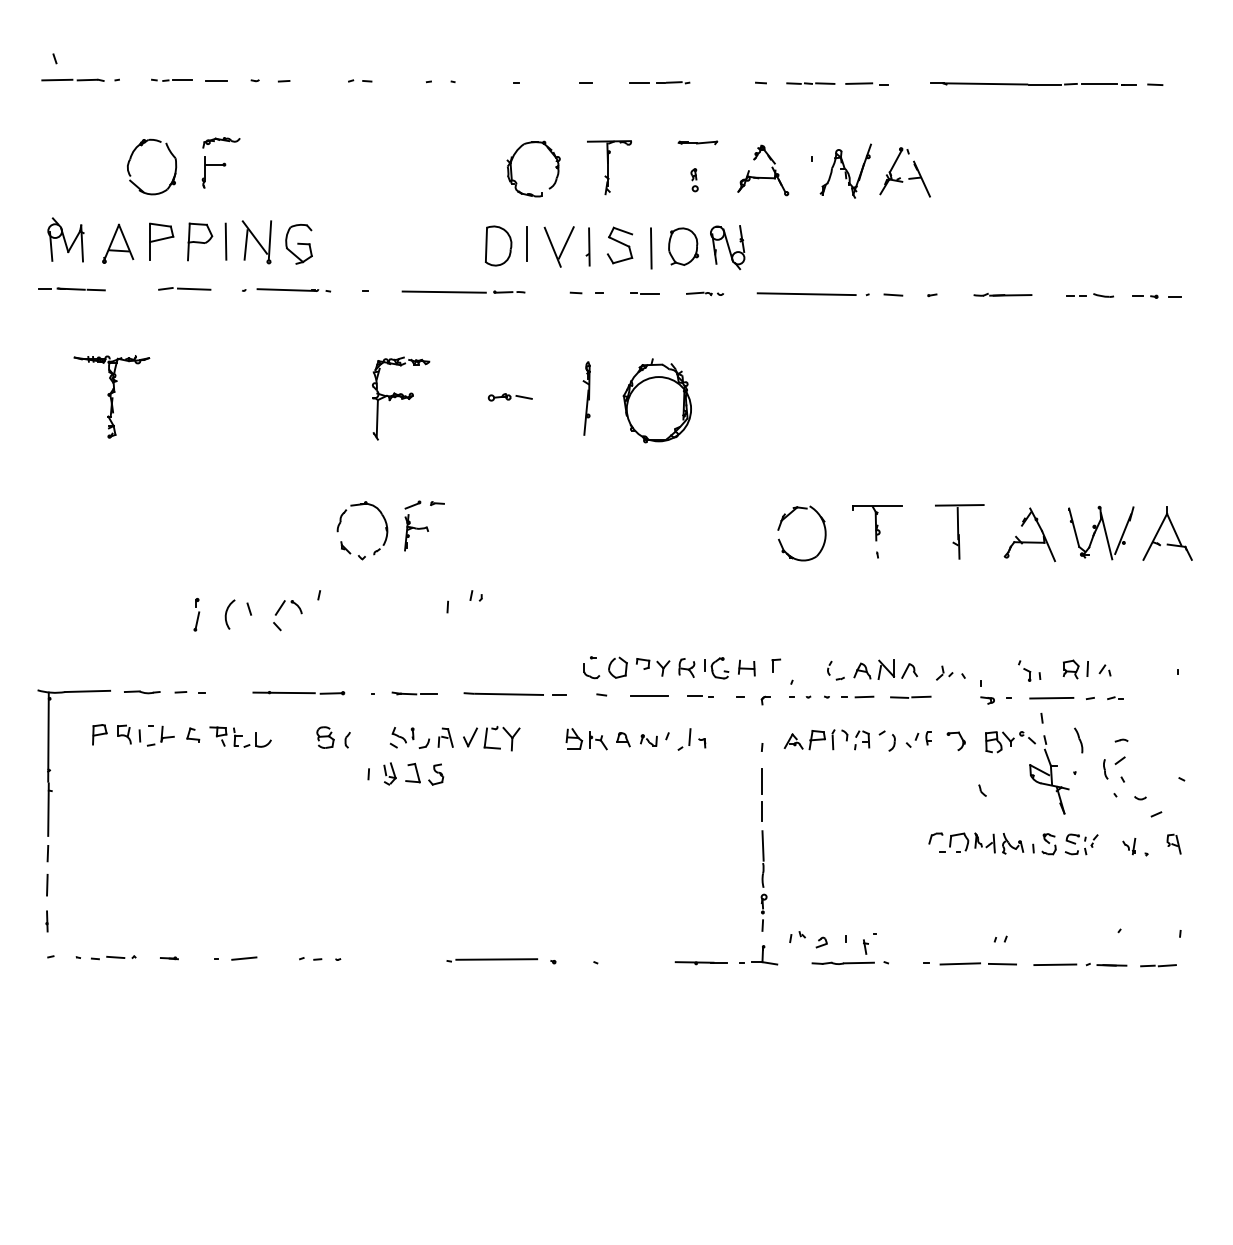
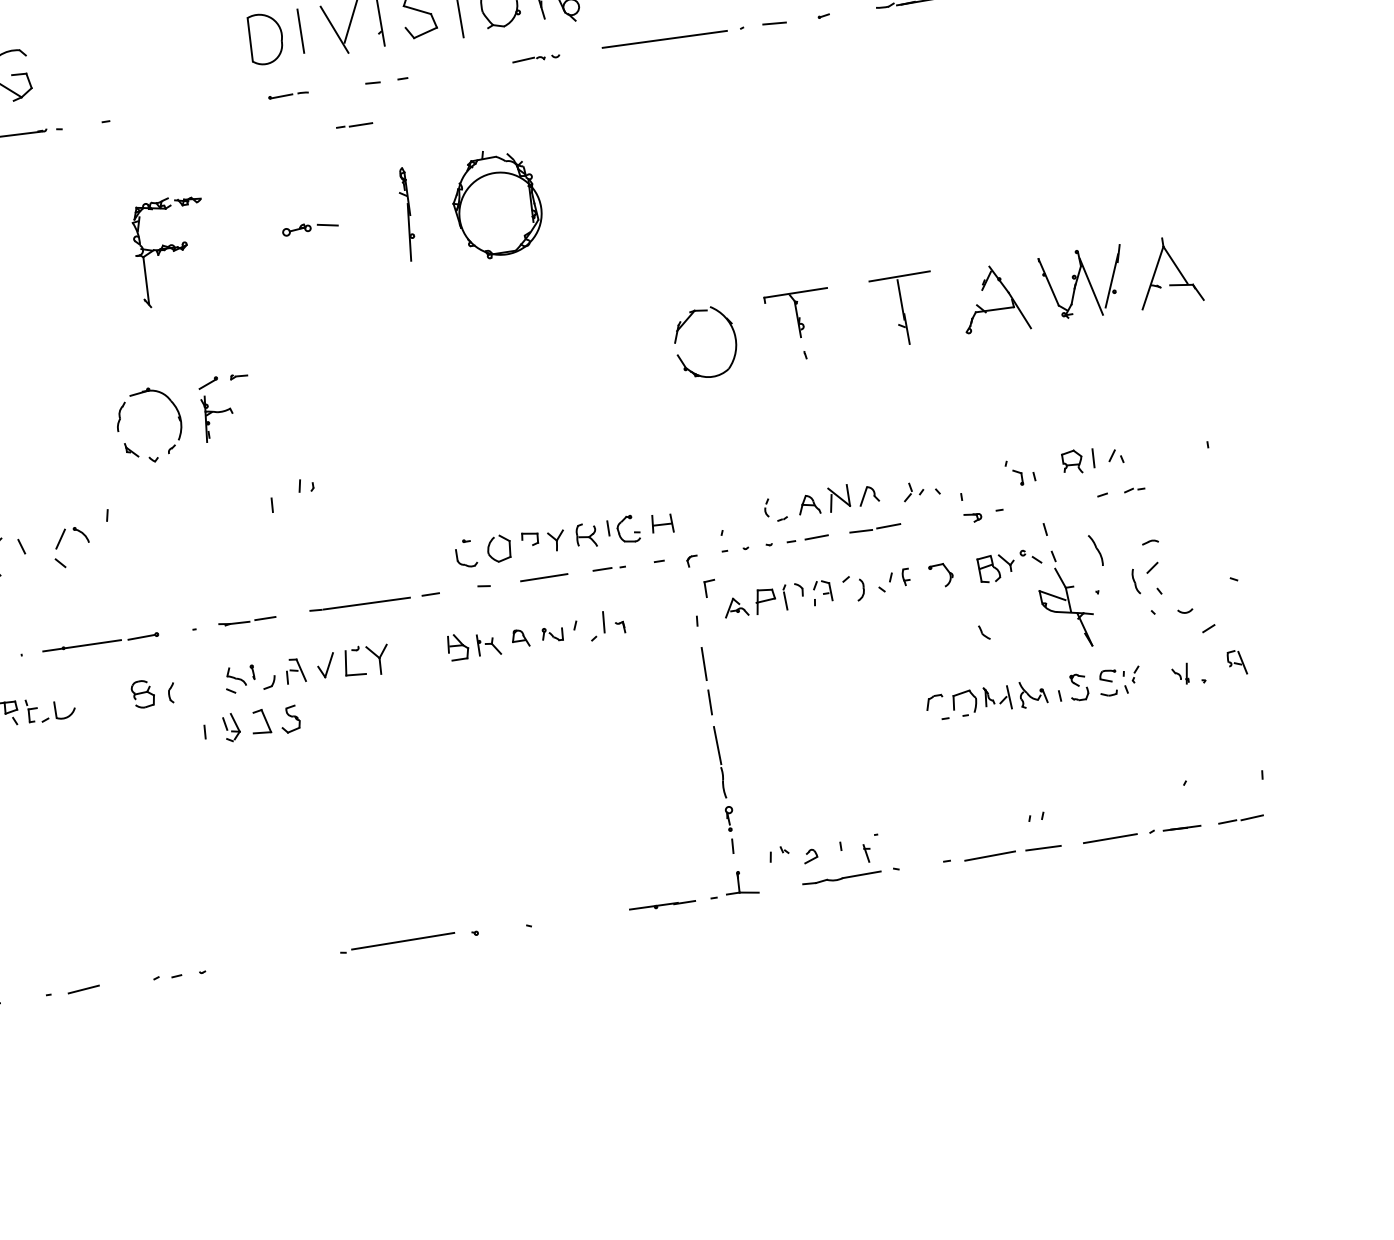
line: (443, 291) -> (205, 107), removed
line: (644, 293) -> (354, 125), moved
part: (776, 665) -> (710, 588), moved
line: (1051, 697) -> (1053, 501), removed

